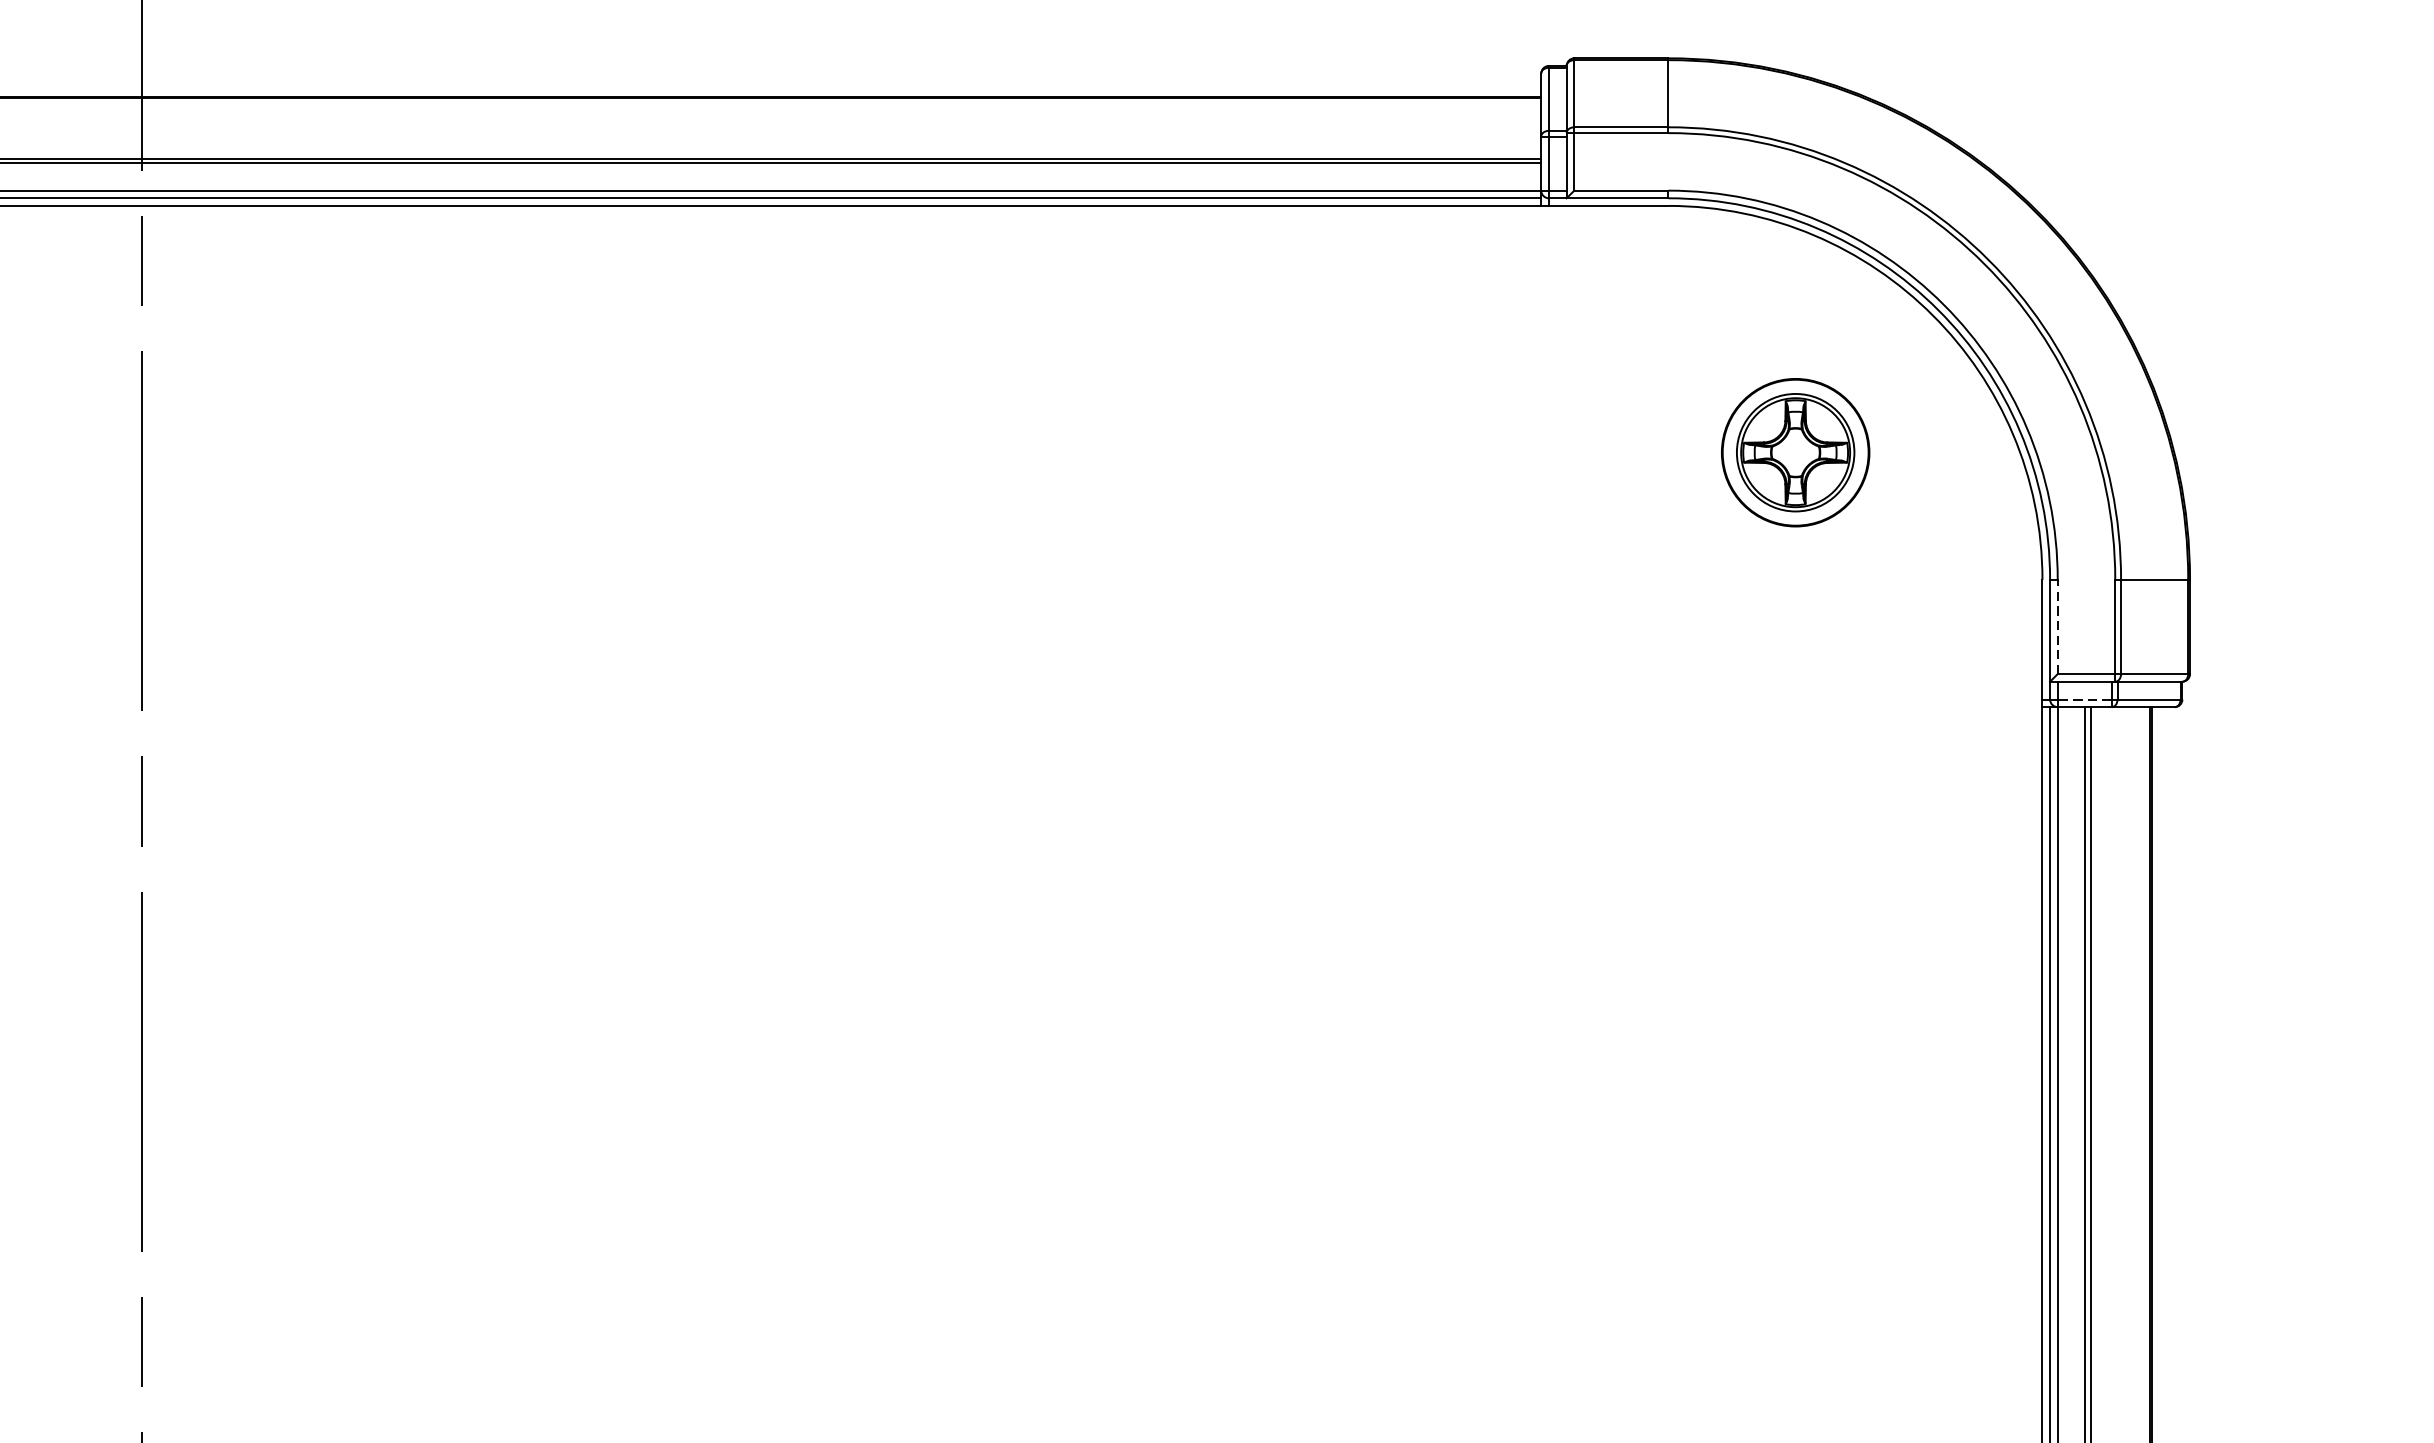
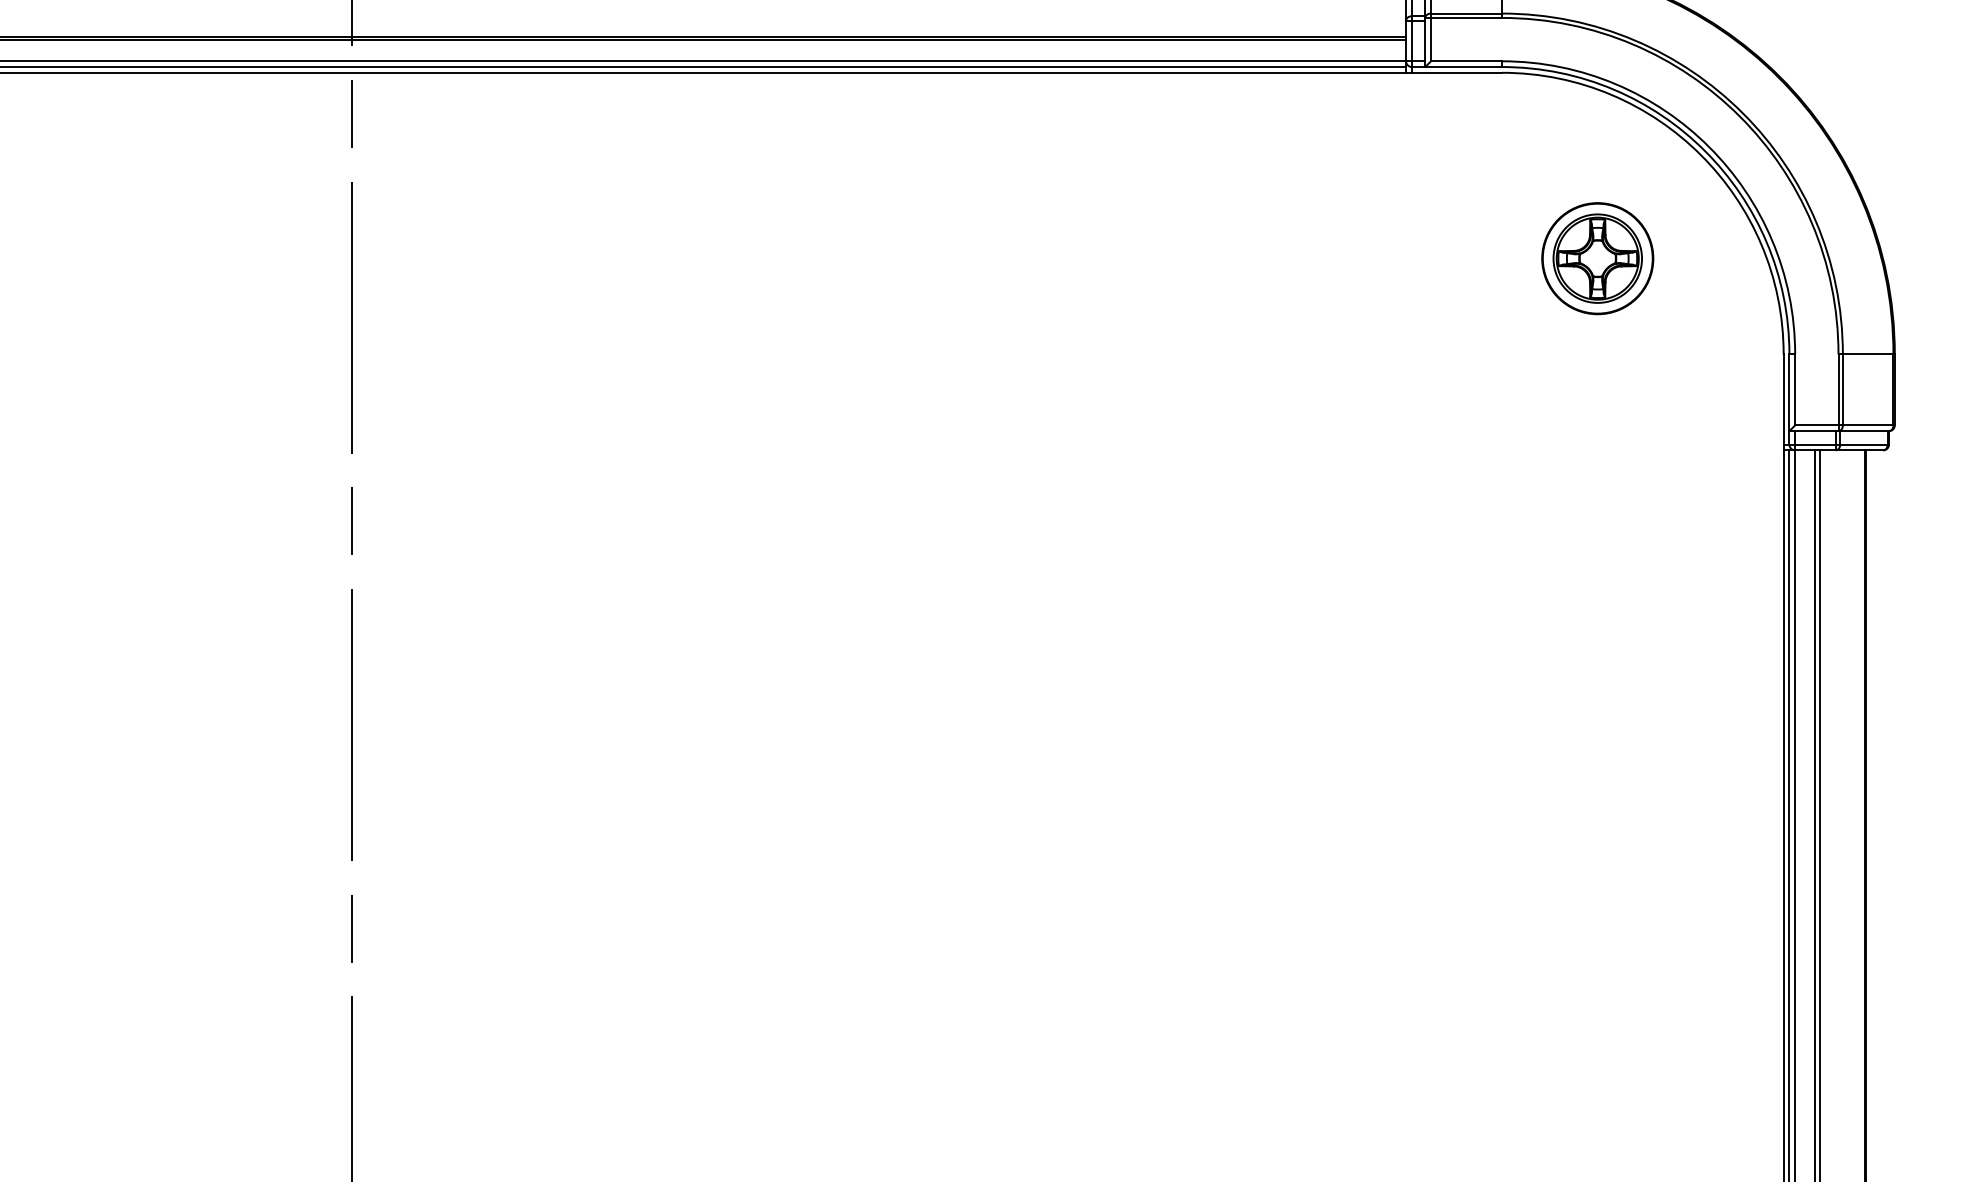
line: (2058, 626) -> (1795, 389), dashed -> solid
line: (2083, 699) -> (1814, 444), dashed -> solid

